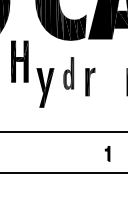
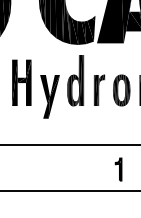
part: (19, 61) -> (21, 82), moved
part: (68, 73) -> (75, 80), size x1.43
part: (110, 82) -> (121, 90), added
part: (107, 153) -> (118, 169), size x1.43

